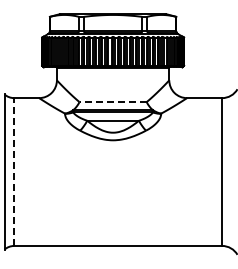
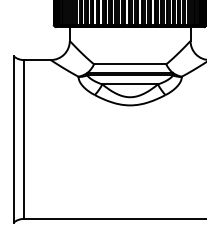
line: (113, 102) -> (130, 64), dashed -> solid
line: (14, 172) -> (24, 139), dashed -> solid

